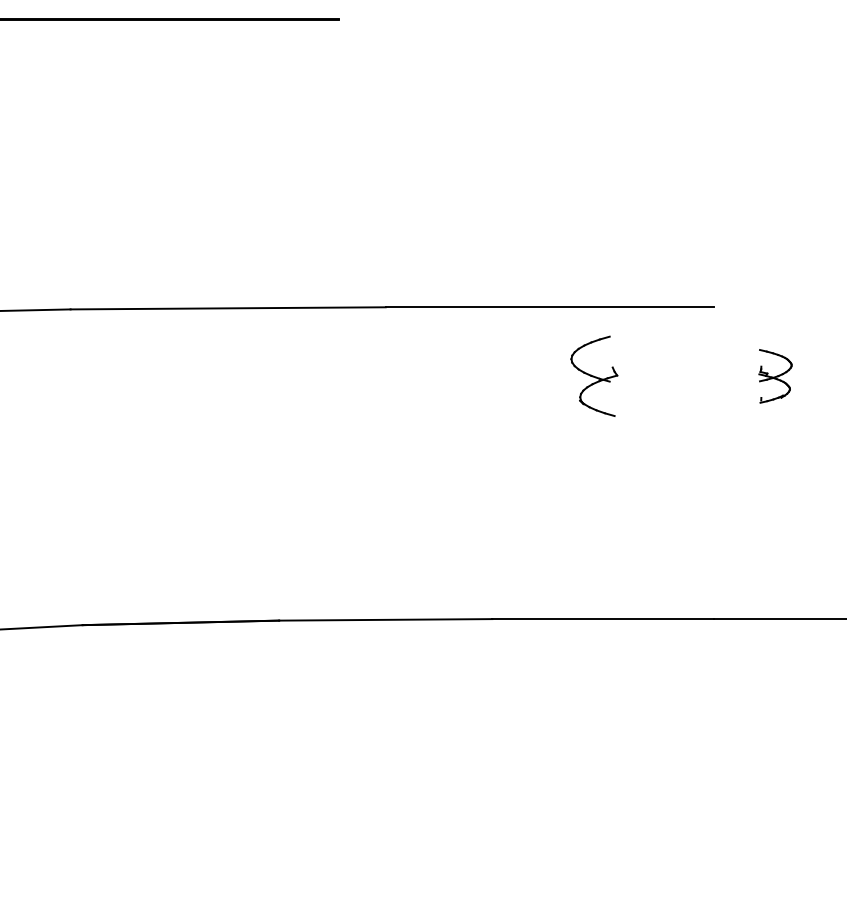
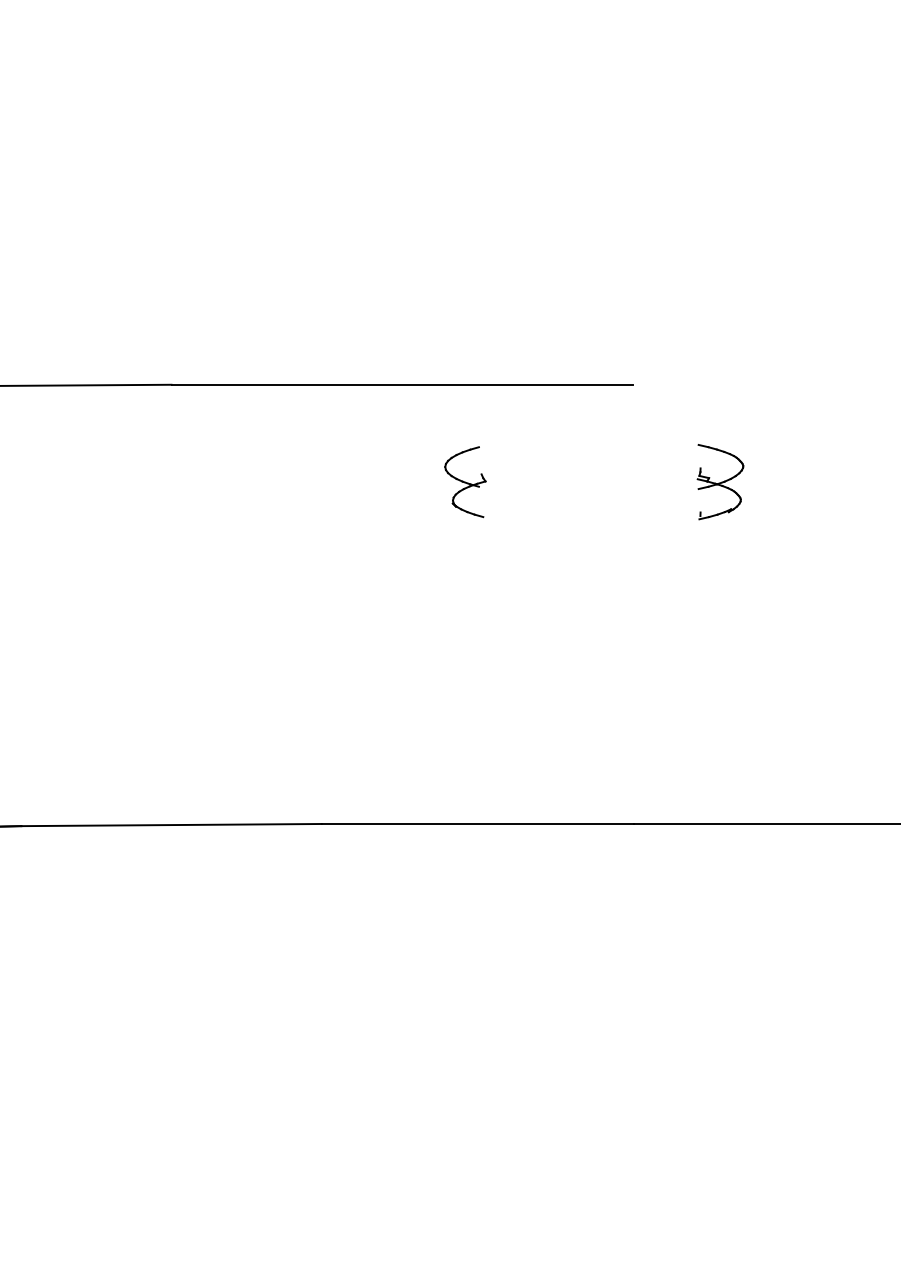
part: (594, 376) -> (465, 482), size x0.62

